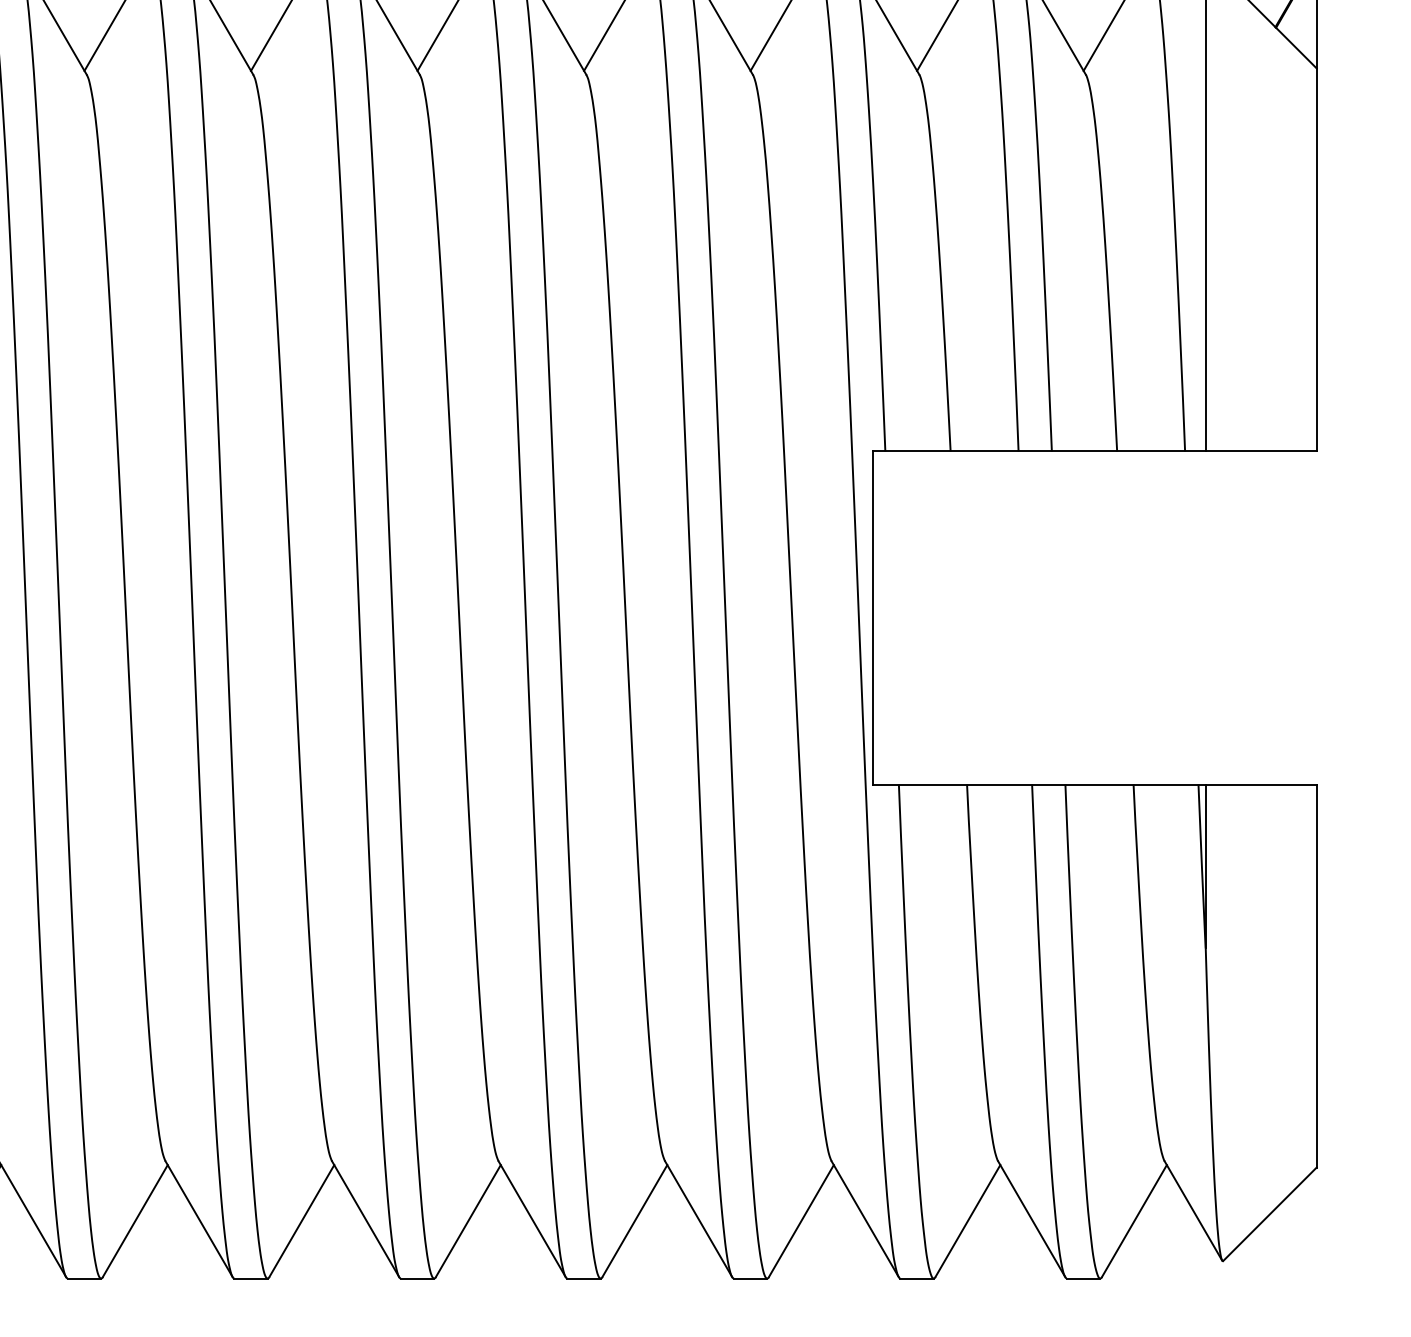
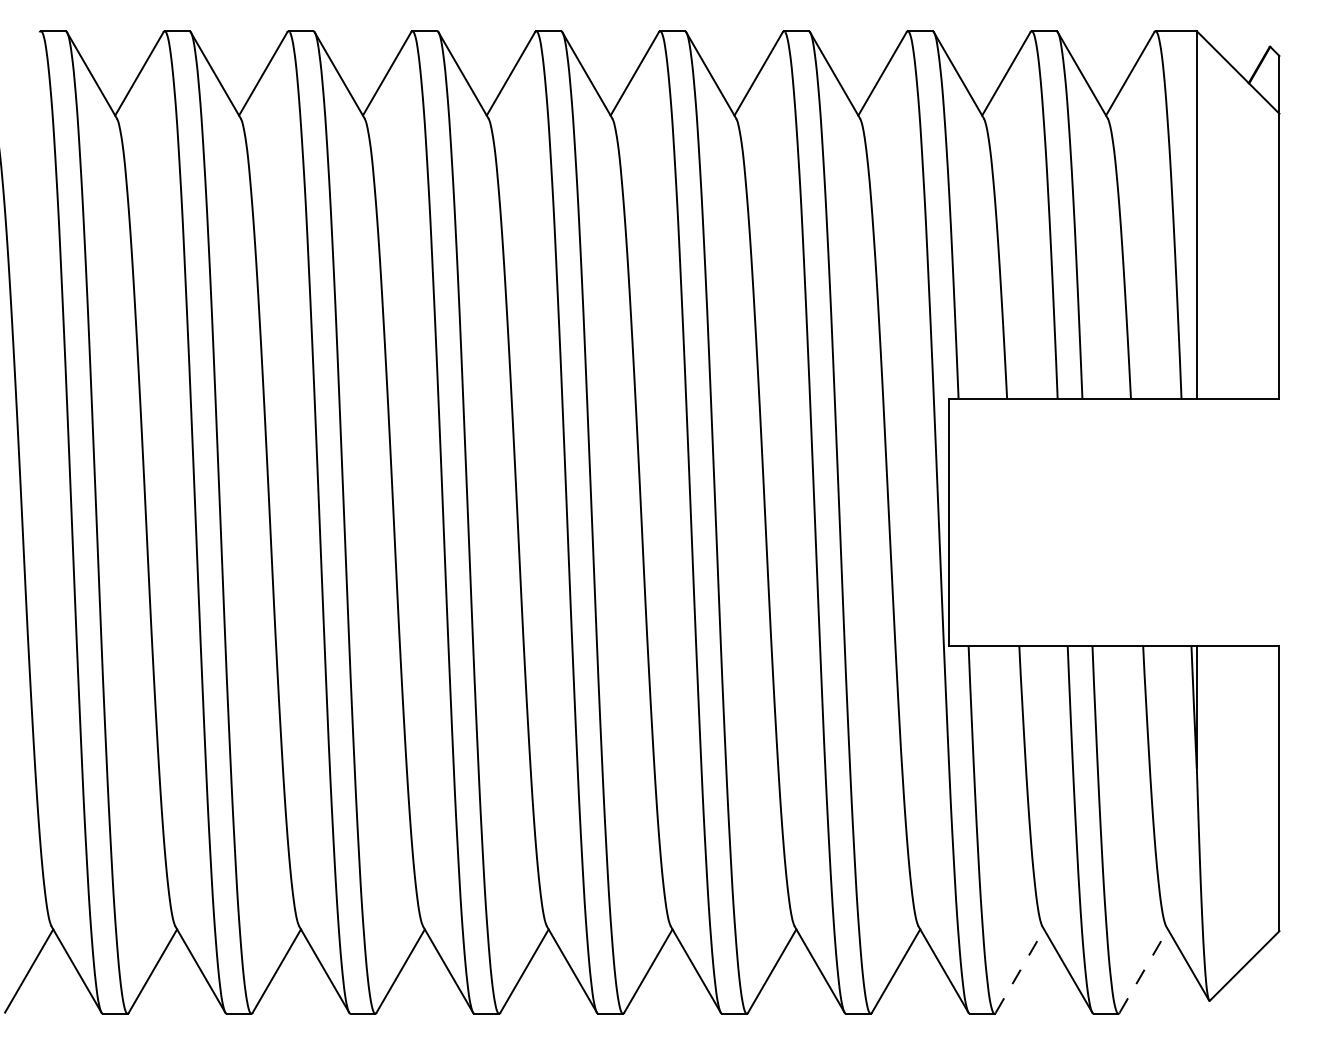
line: (968, 1220) -> (1020, 970), solid -> dashed
line: (1135, 1220) -> (1144, 970), solid -> dashed

